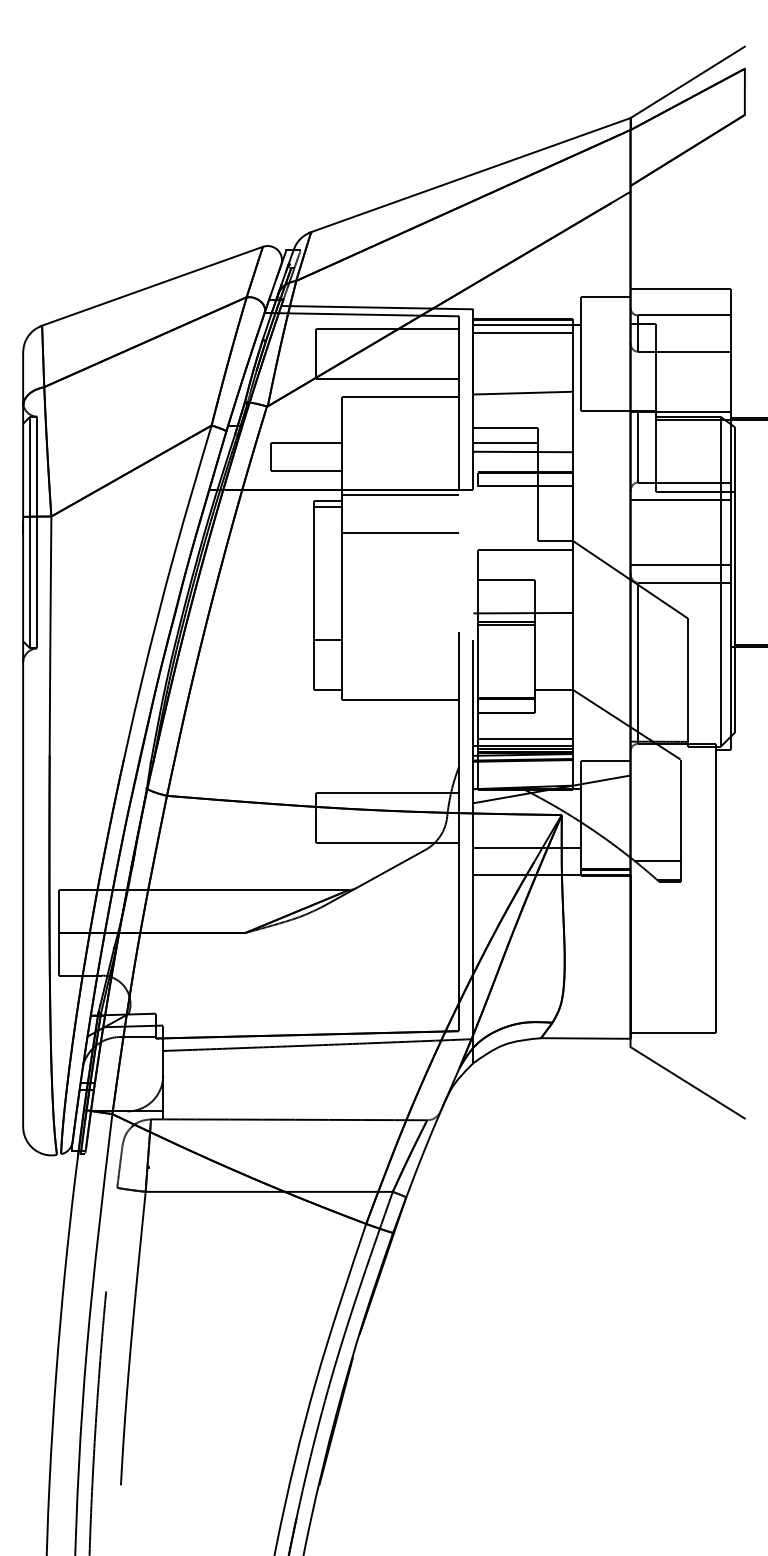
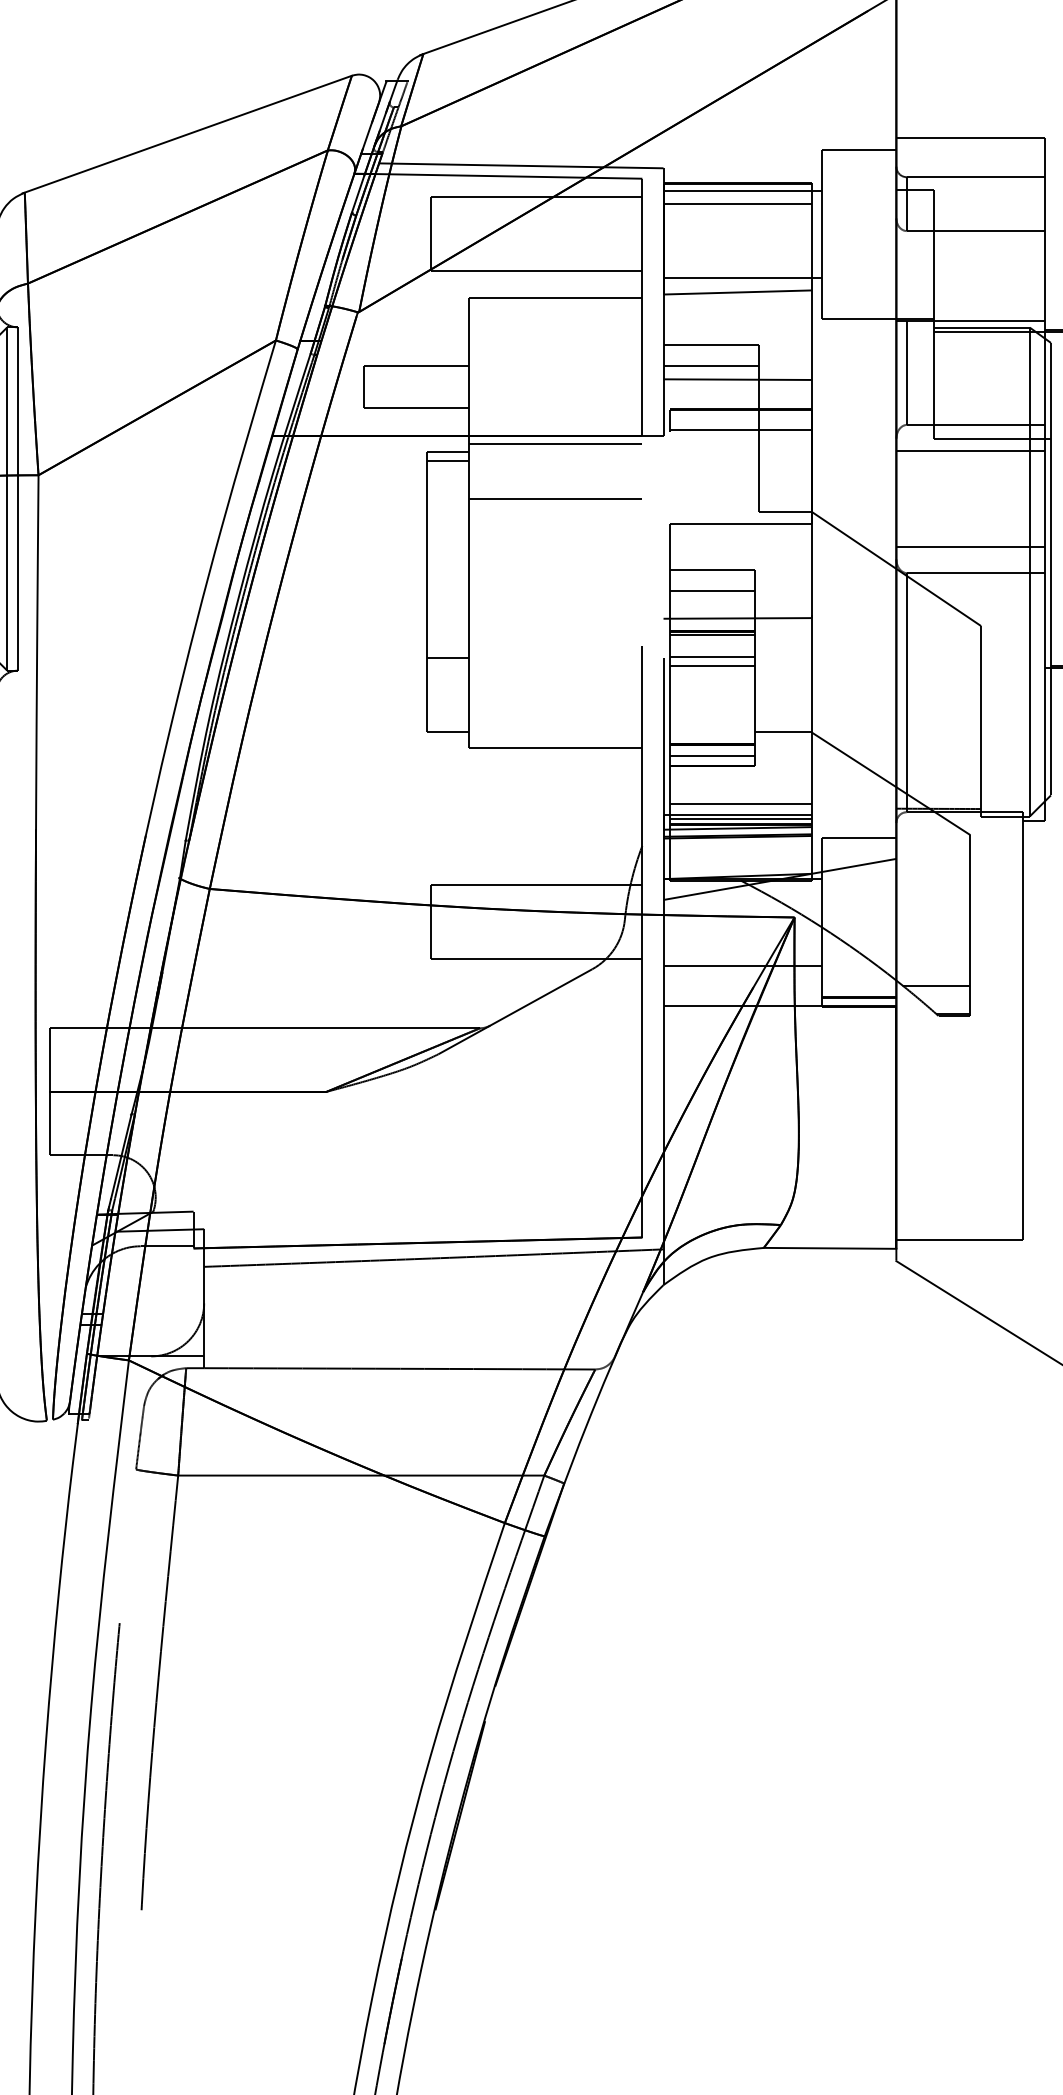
line: (526, 383) -> (742, 278), added
line: (505, 594) -> (711, 590), added
line: (505, 639) -> (711, 657), added
line: (505, 645) -> (711, 666), added
line: (505, 706) -> (711, 756), added

